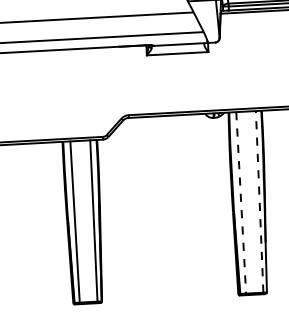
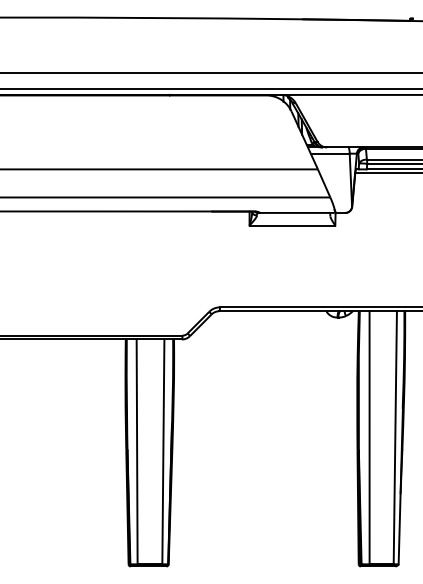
line: (259, 201) -> (395, 437), dashed -> solid
line: (241, 202) -> (369, 437), dashed -> solid

